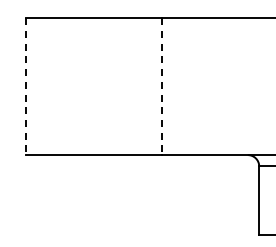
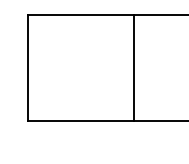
line: (25, 87) -> (27, 68), dashed -> solid
line: (162, 87) -> (134, 68), dashed -> solid

